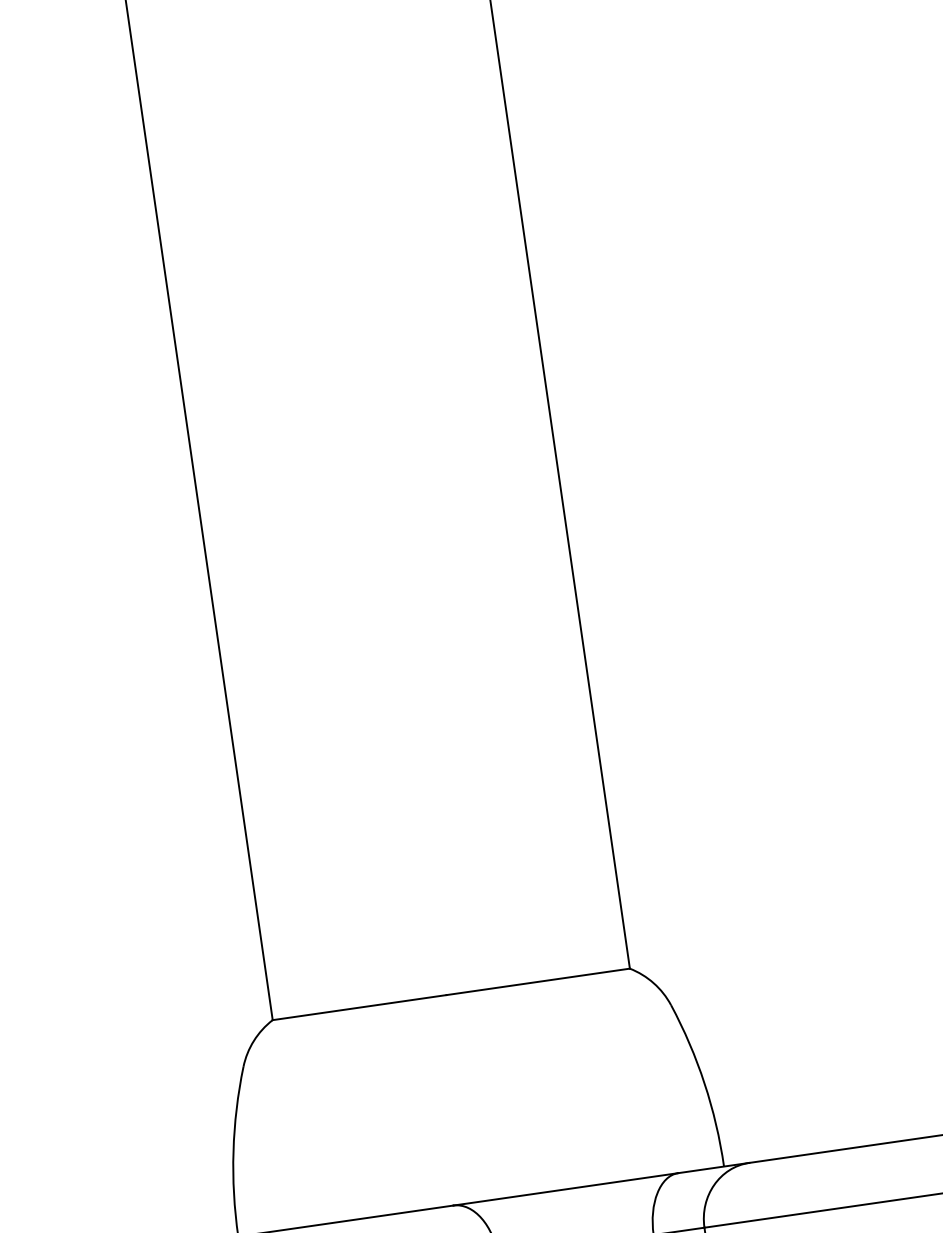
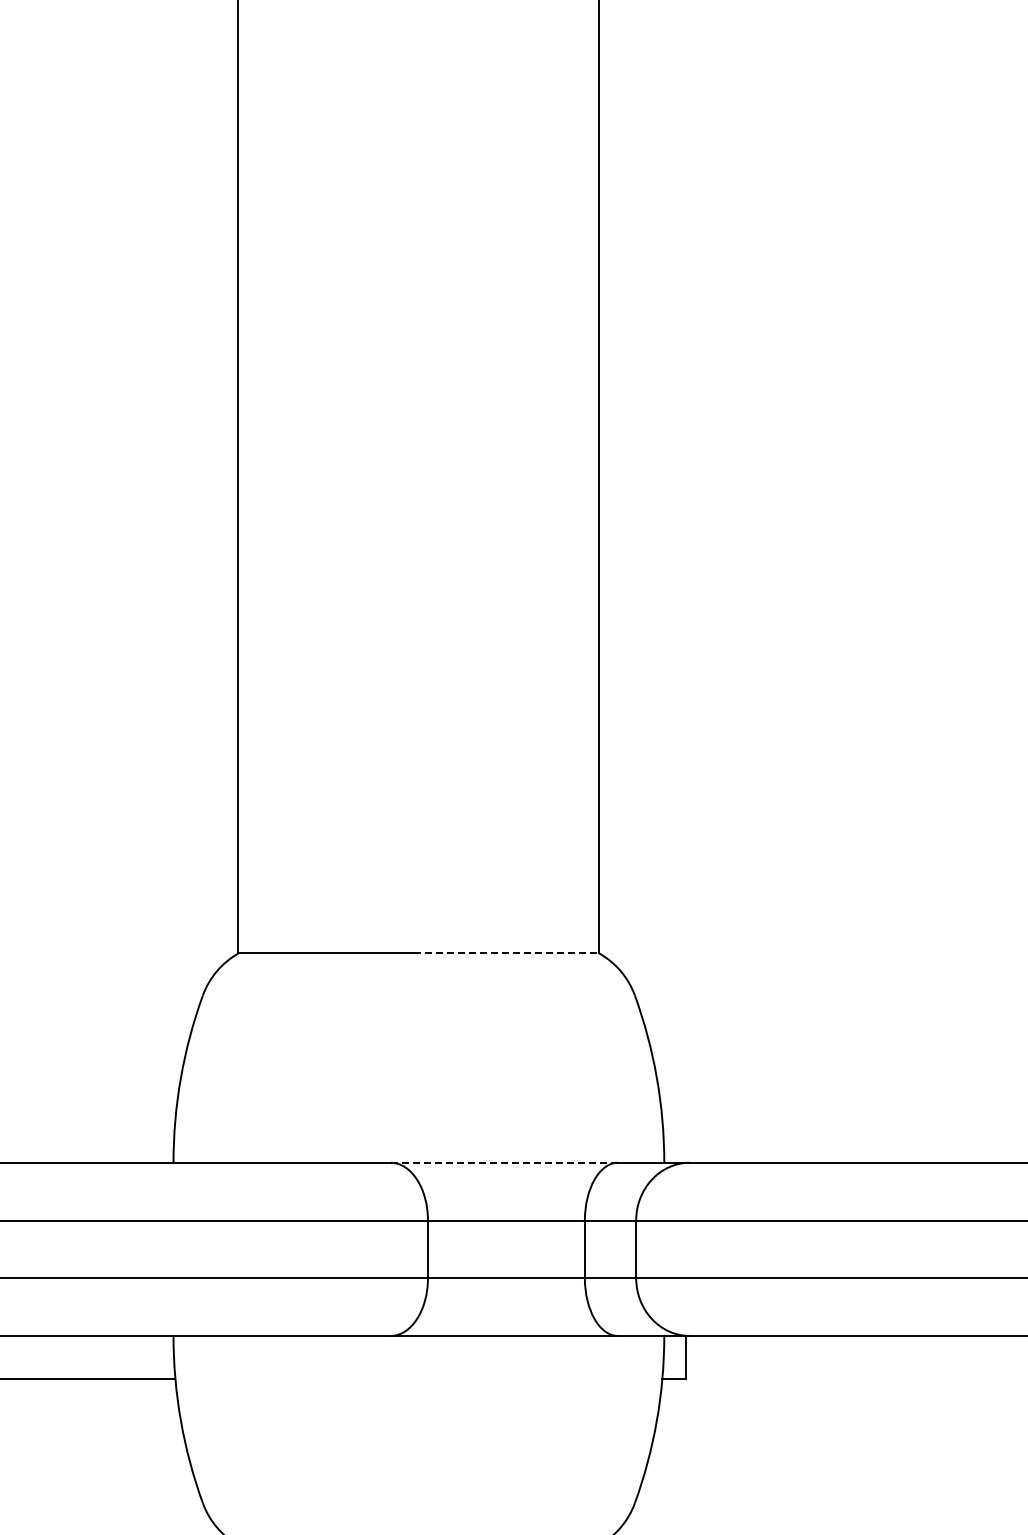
line: (538, 981) -> (506, 953), solid -> dashed
line: (565, 1189) -> (504, 1162), solid -> dashed

